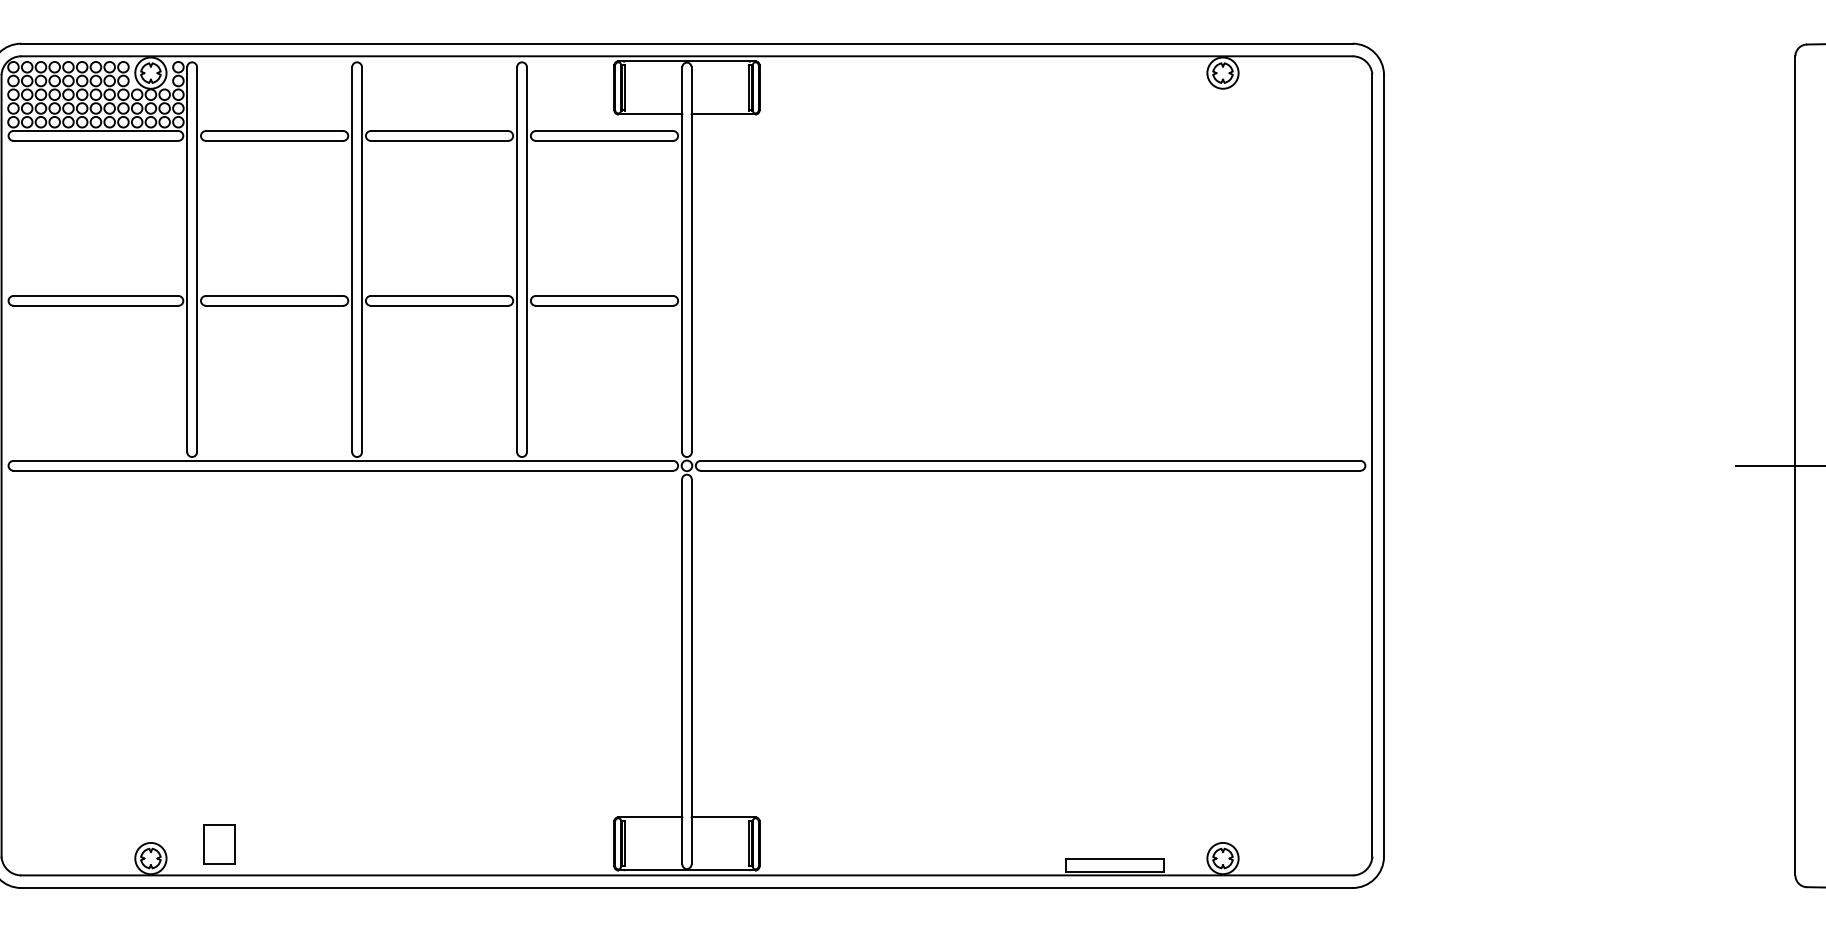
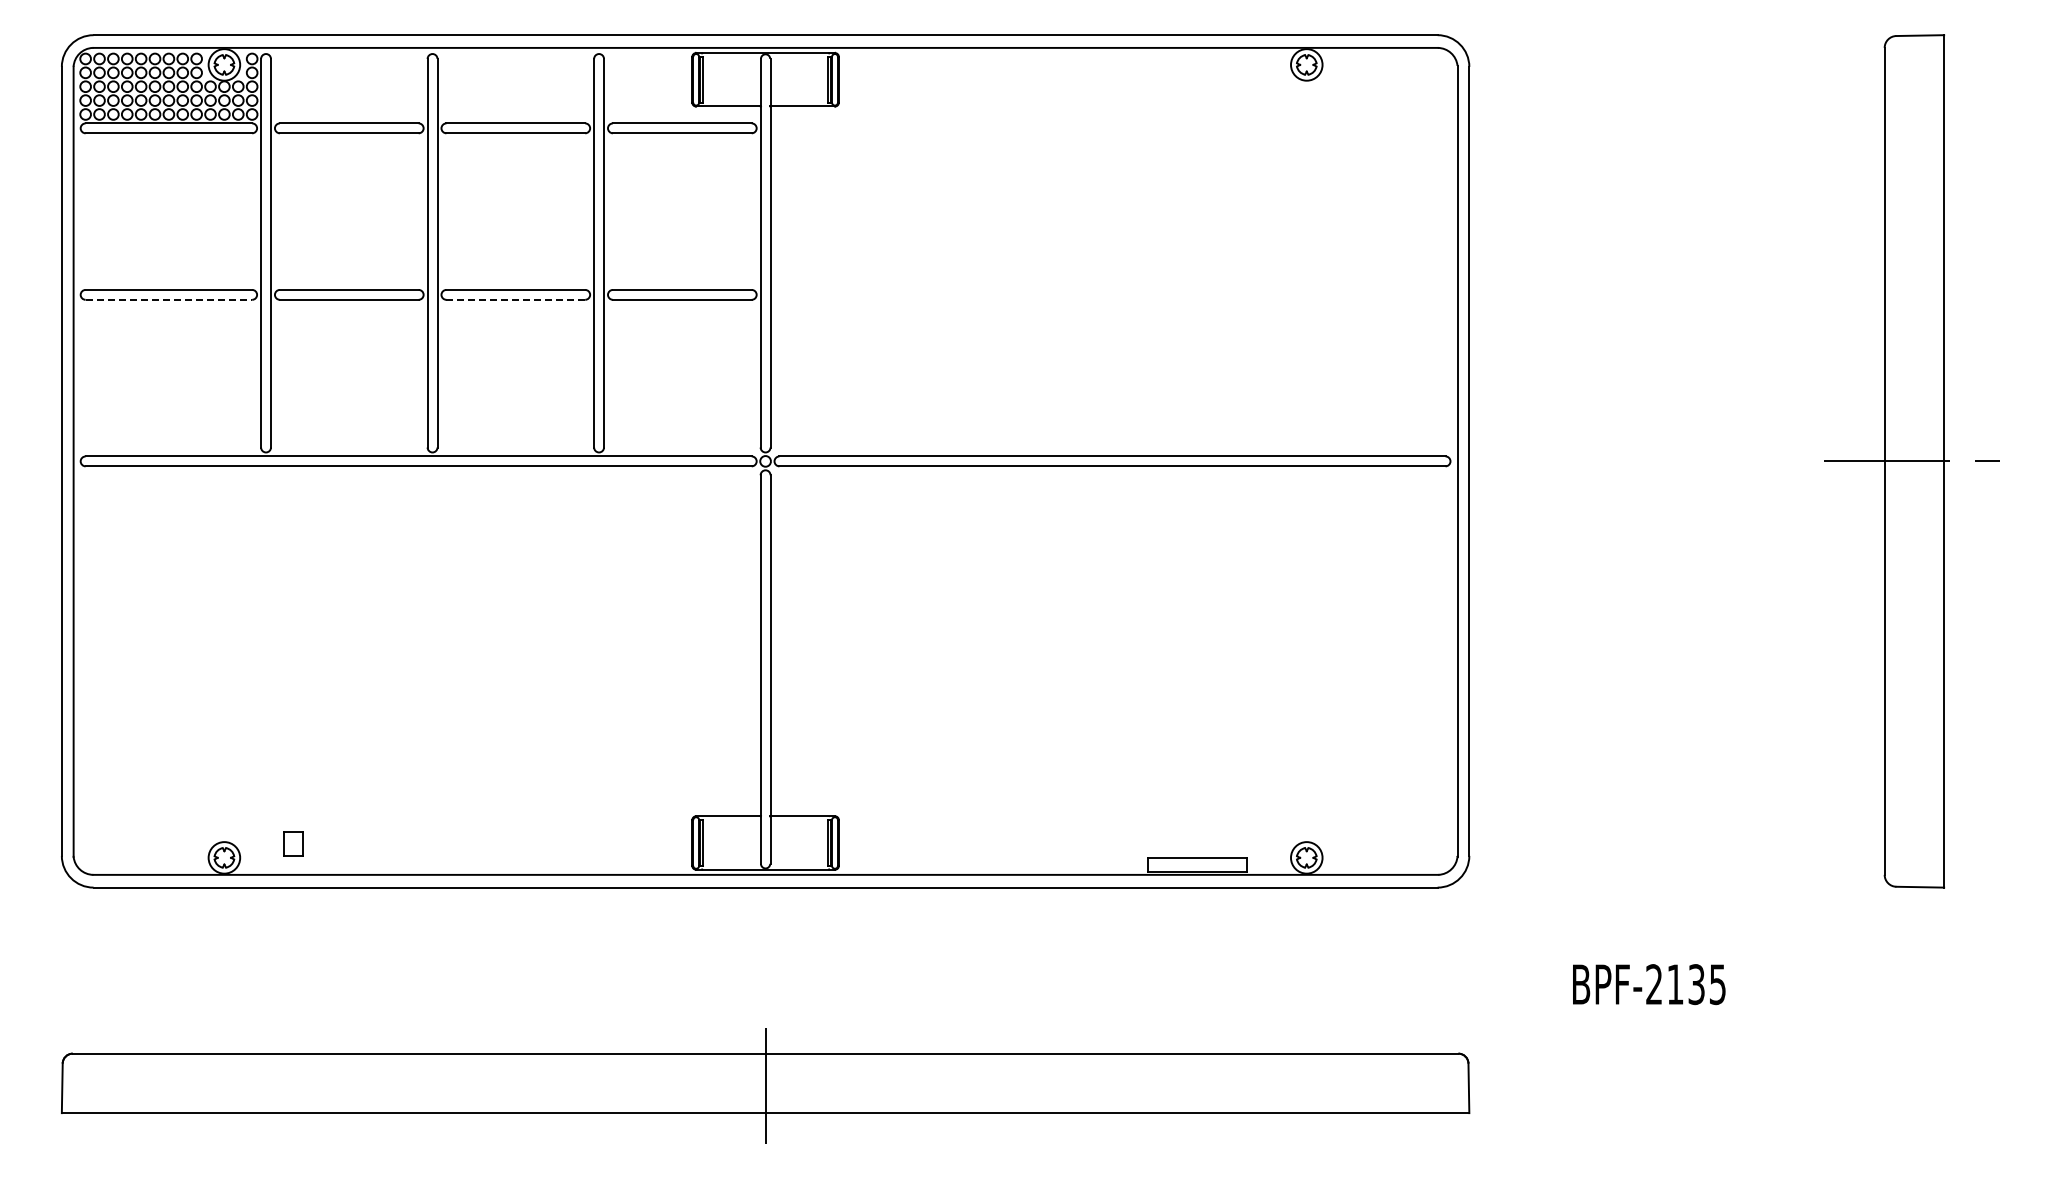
line: (96, 305) -> (169, 299), solid -> dashed
line: (440, 305) -> (516, 299), solid -> dashed
part: (219, 844) -> (293, 843), size x0.6

